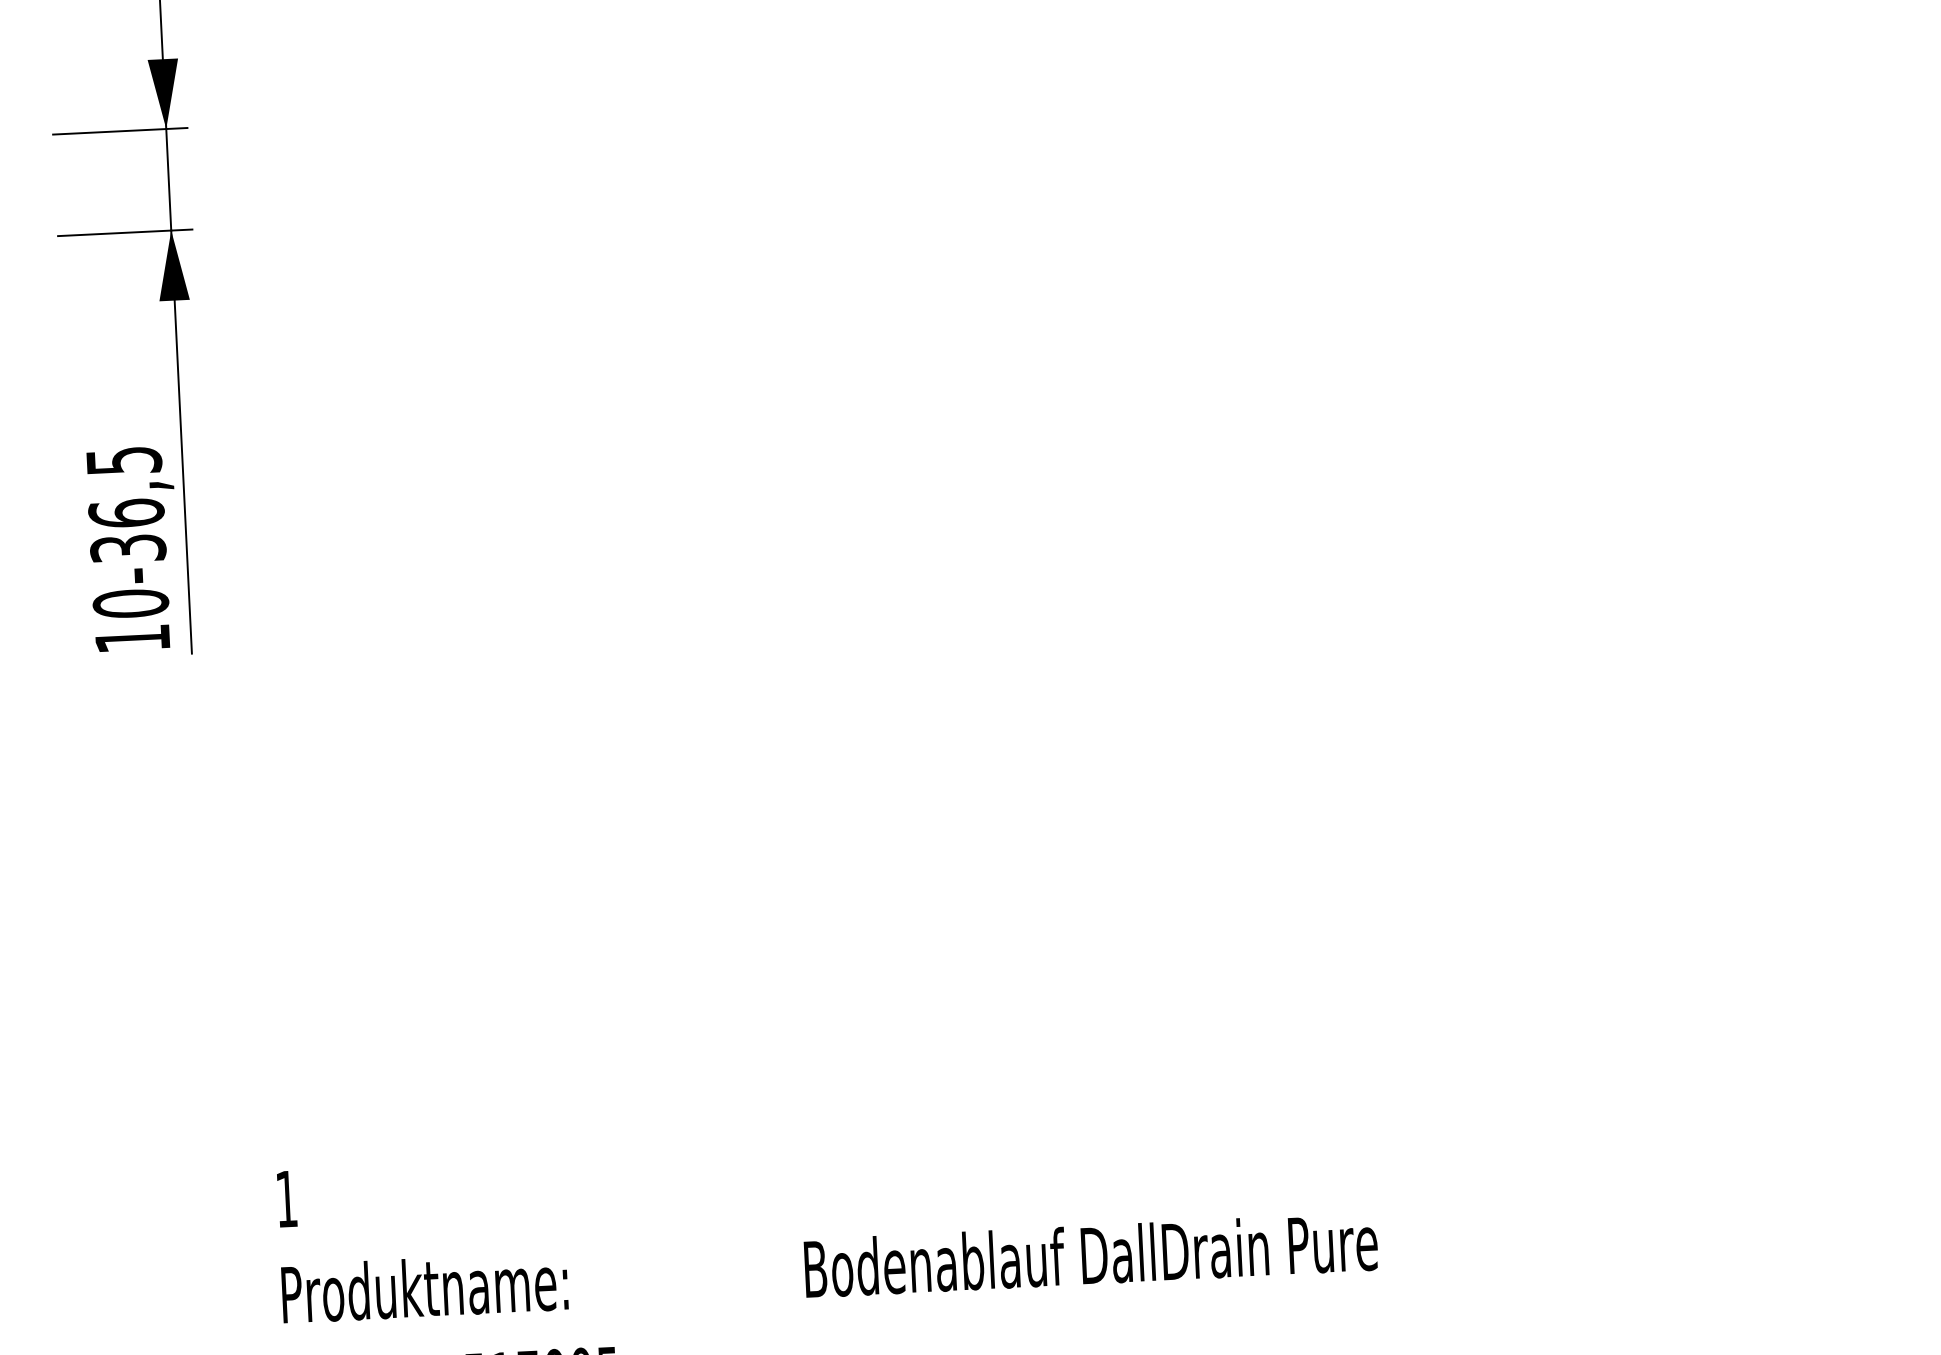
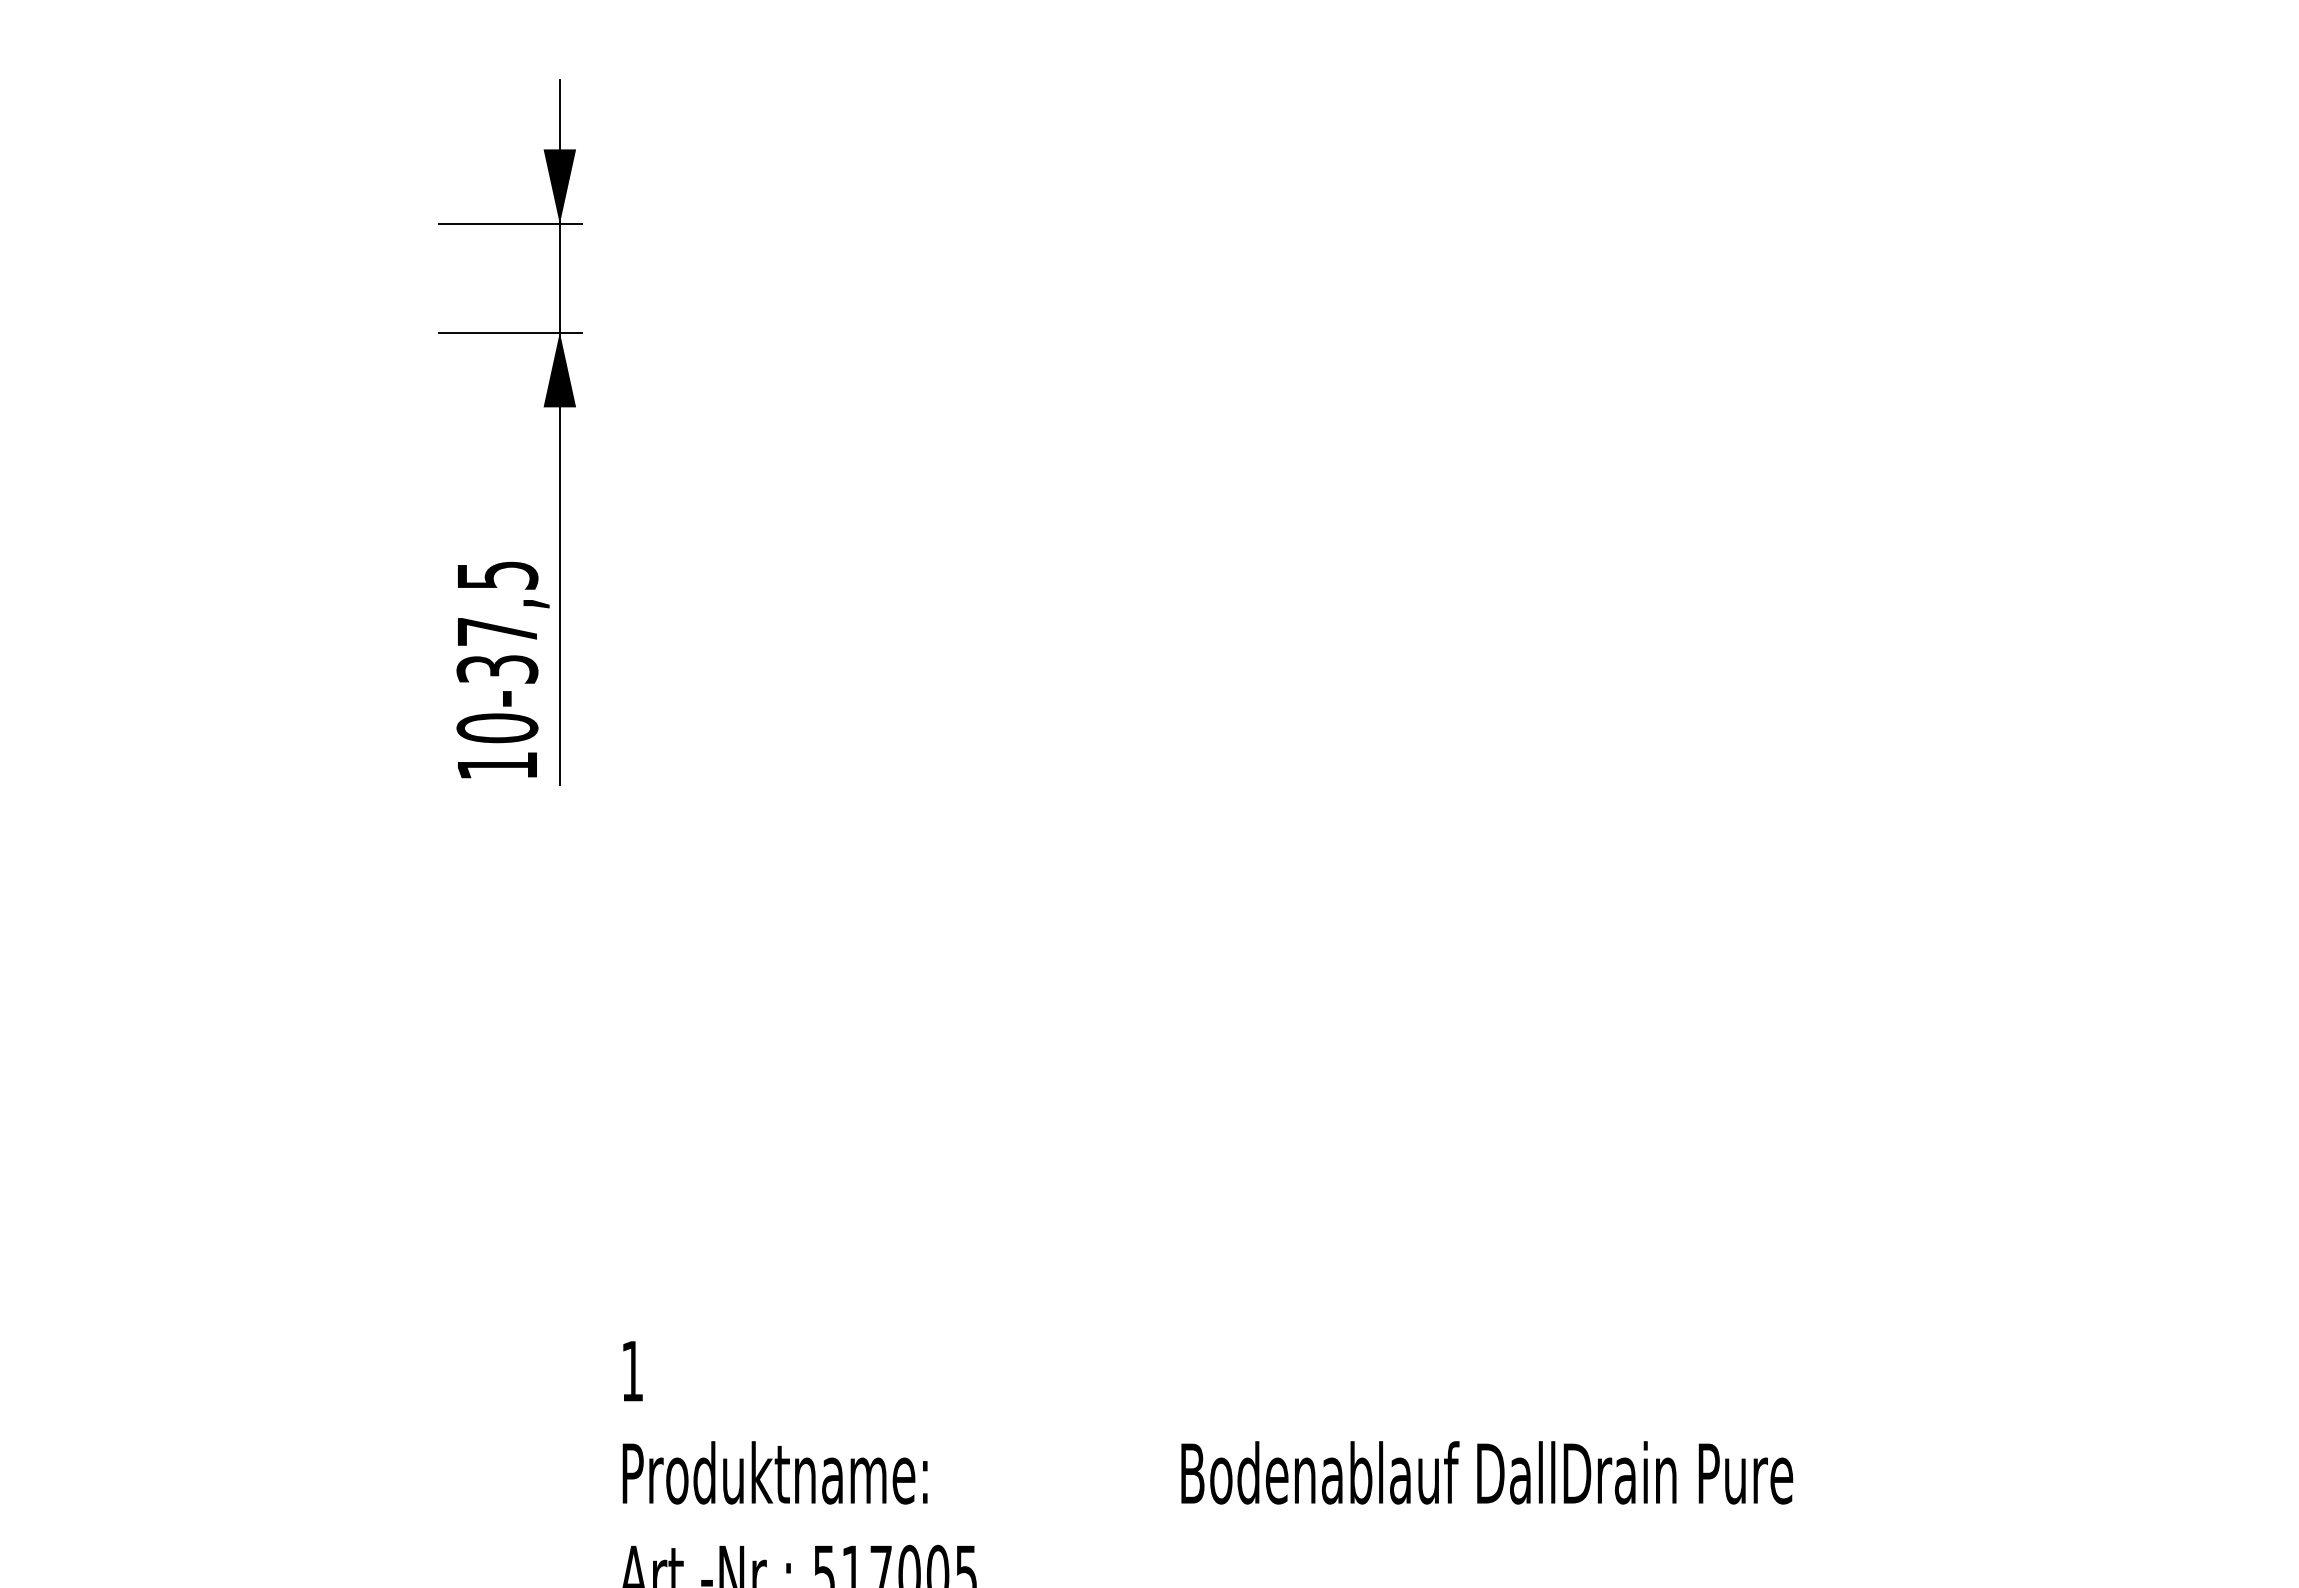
text: (126, 513) -> (497, 631), 10-36,5 -> 10-37,5

